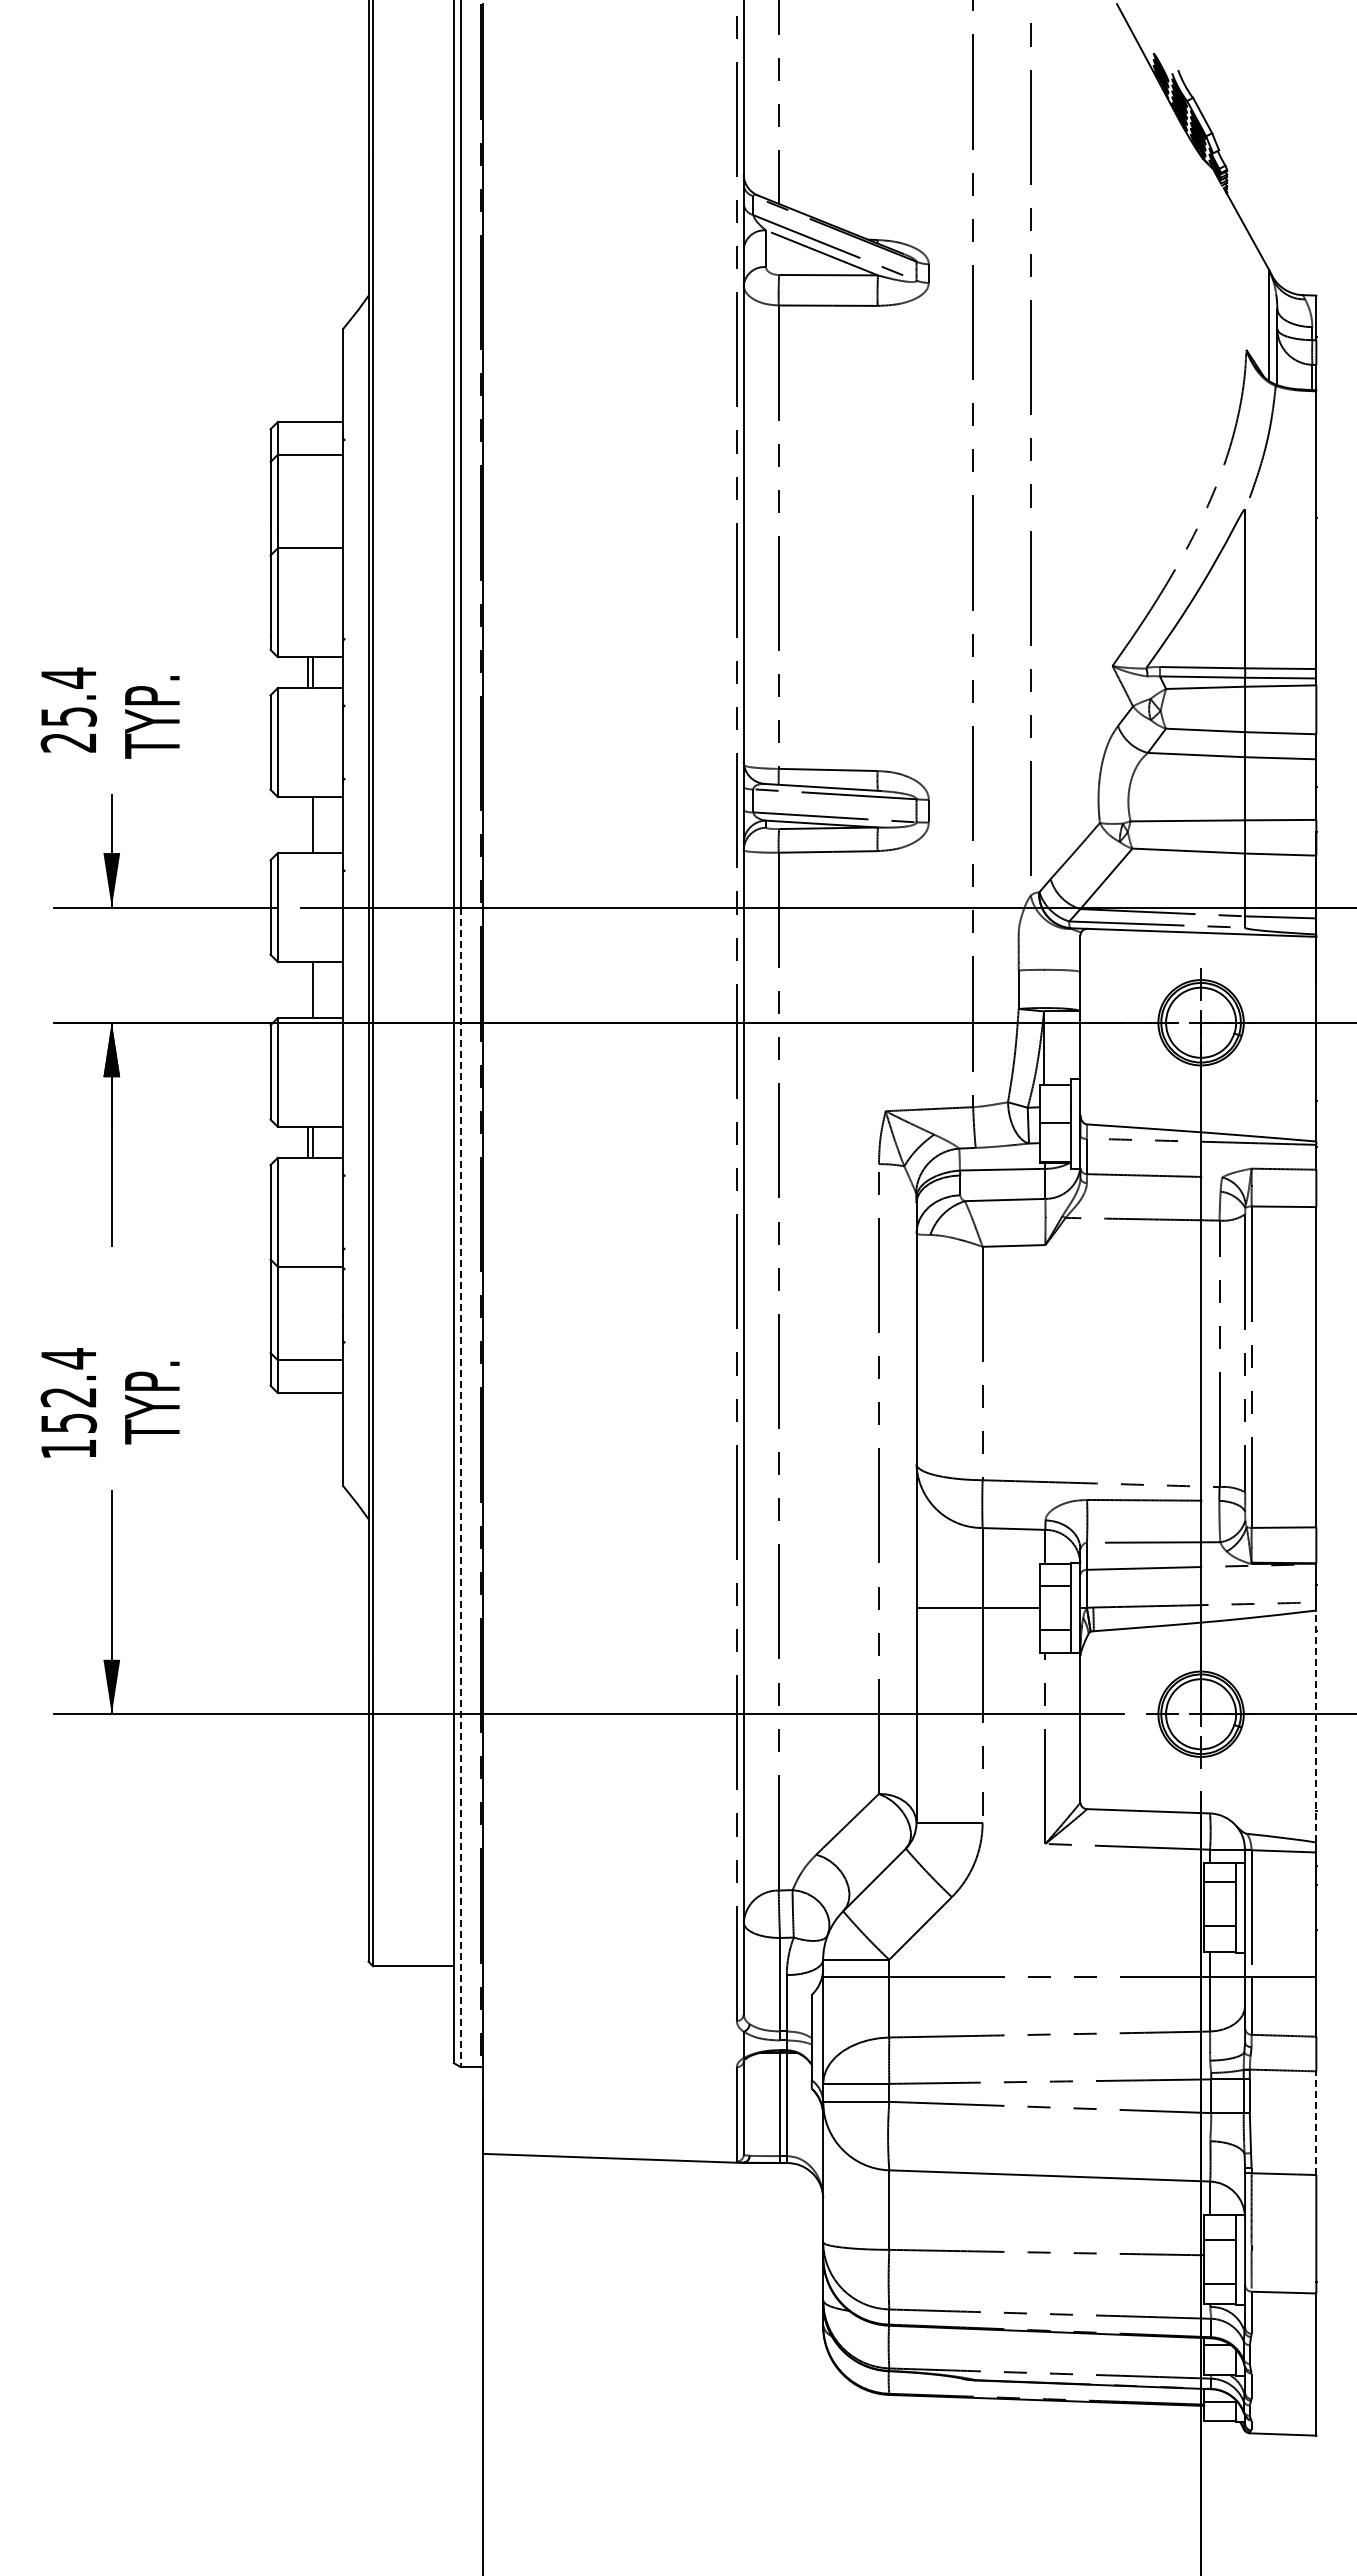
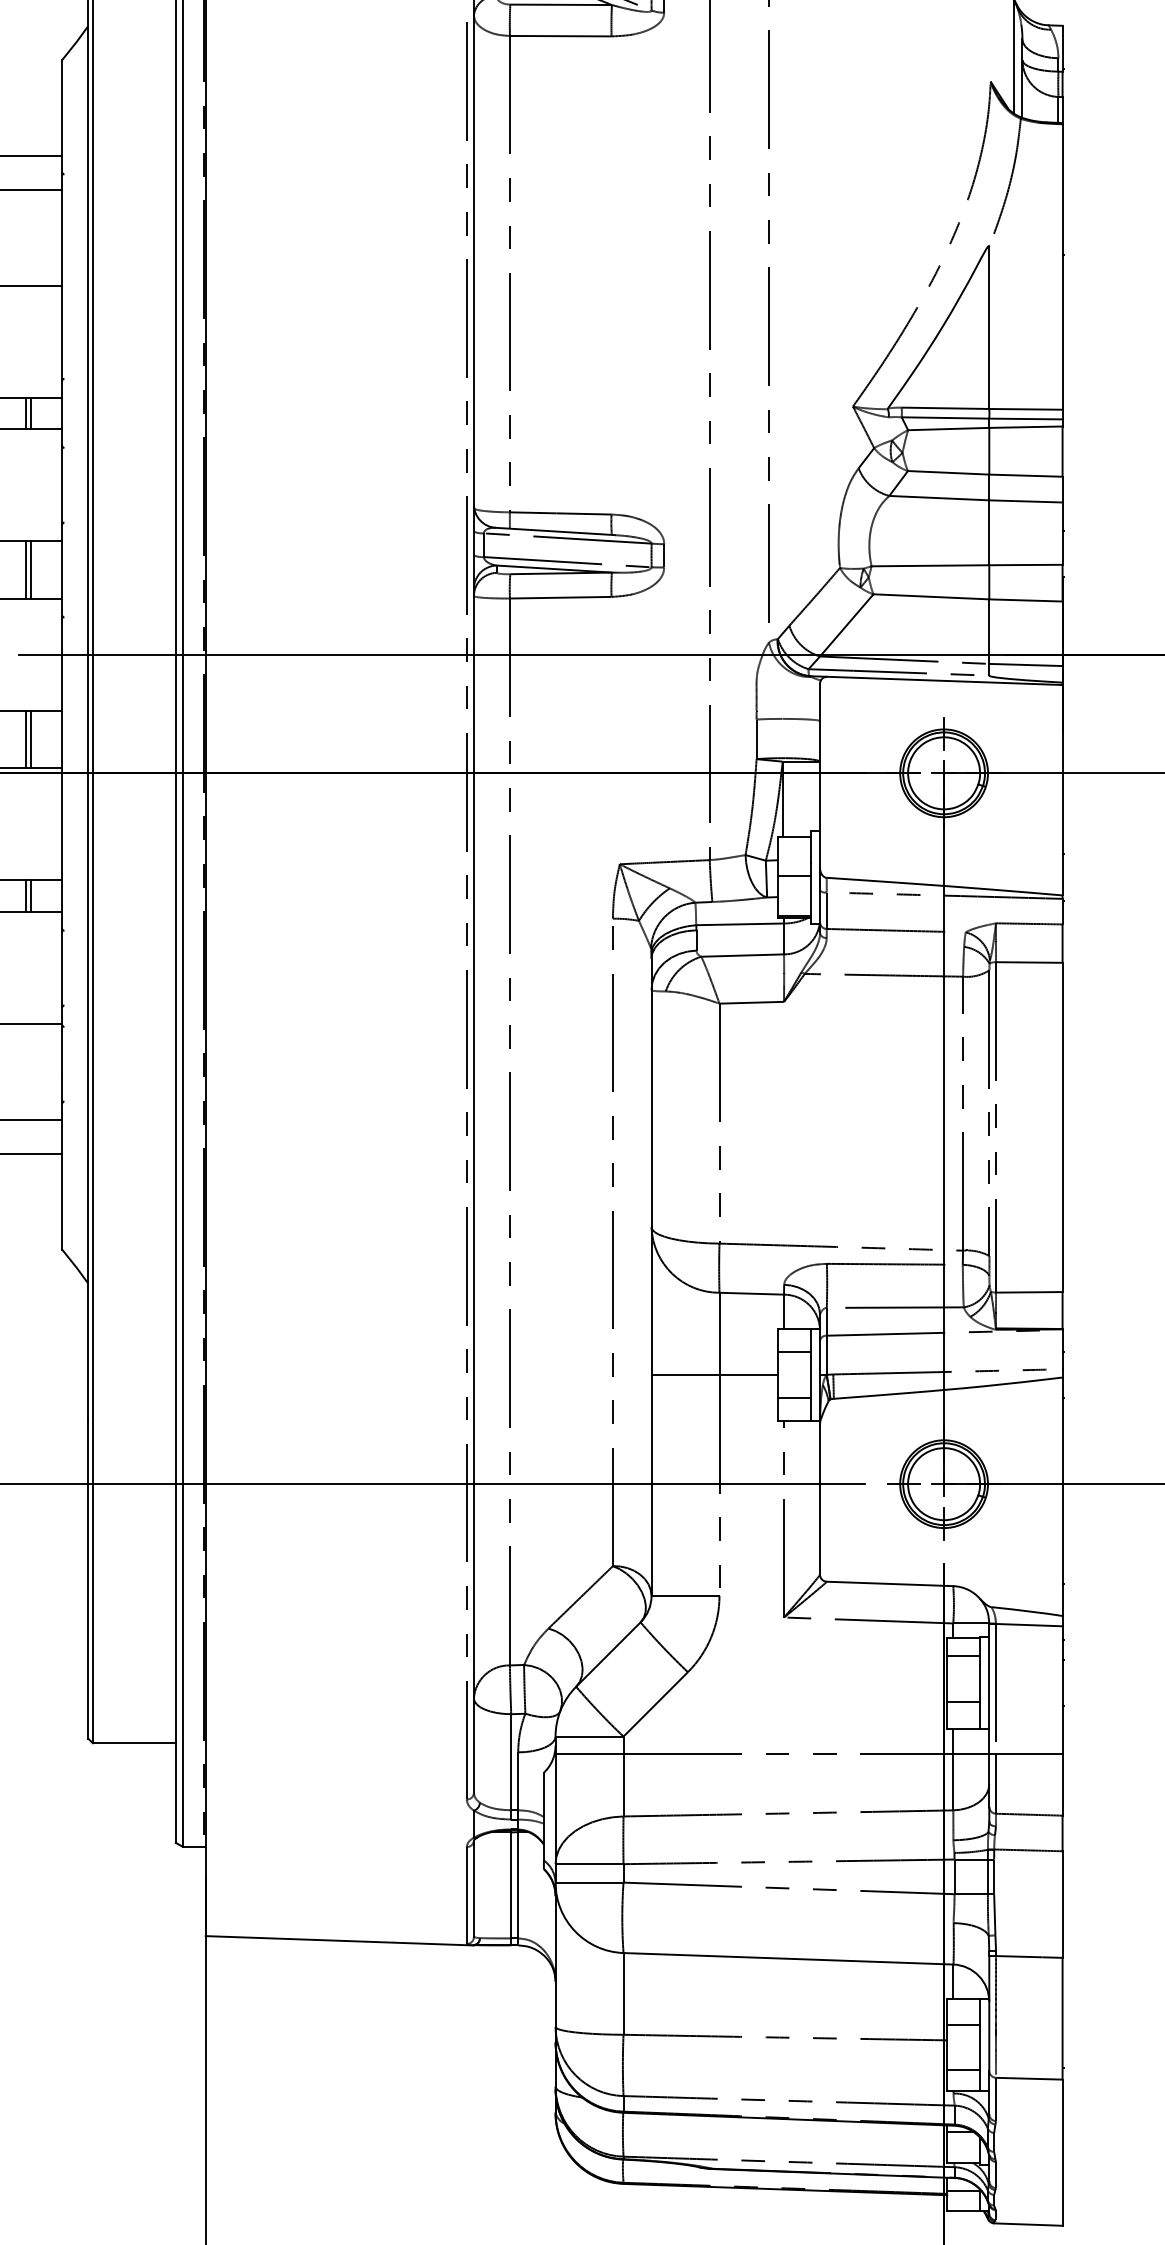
line: (308, 825) -> (26, 570), added
line: (308, 989) -> (26, 739), added
line: (460, 1487) -> (182, 1251), dashed -> solid
line: (1316, 1726) -> (1062, 1496), dashed -> solid
line: (1316, 2123) -> (1062, 1904), dashed -> solid

